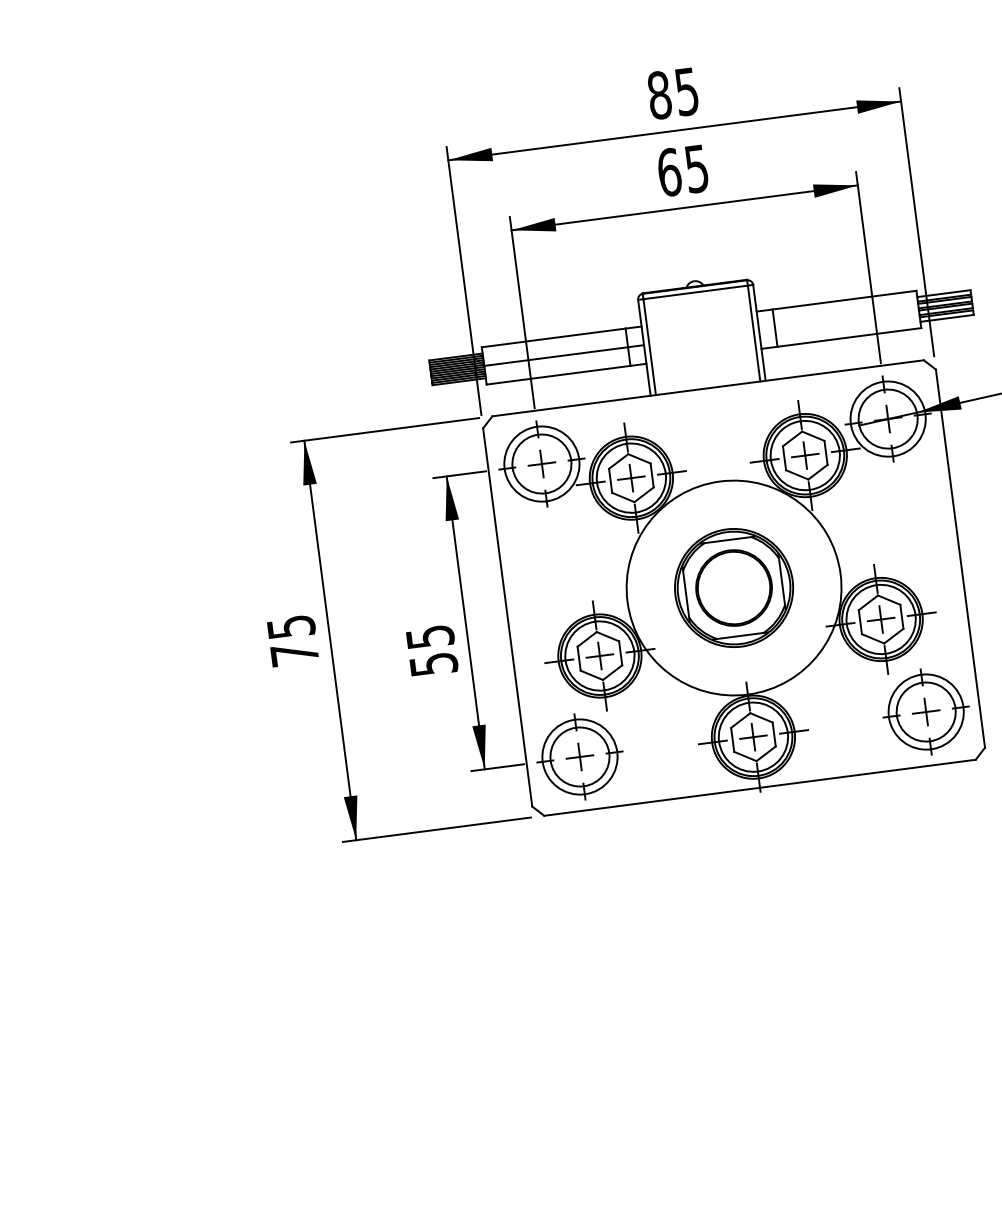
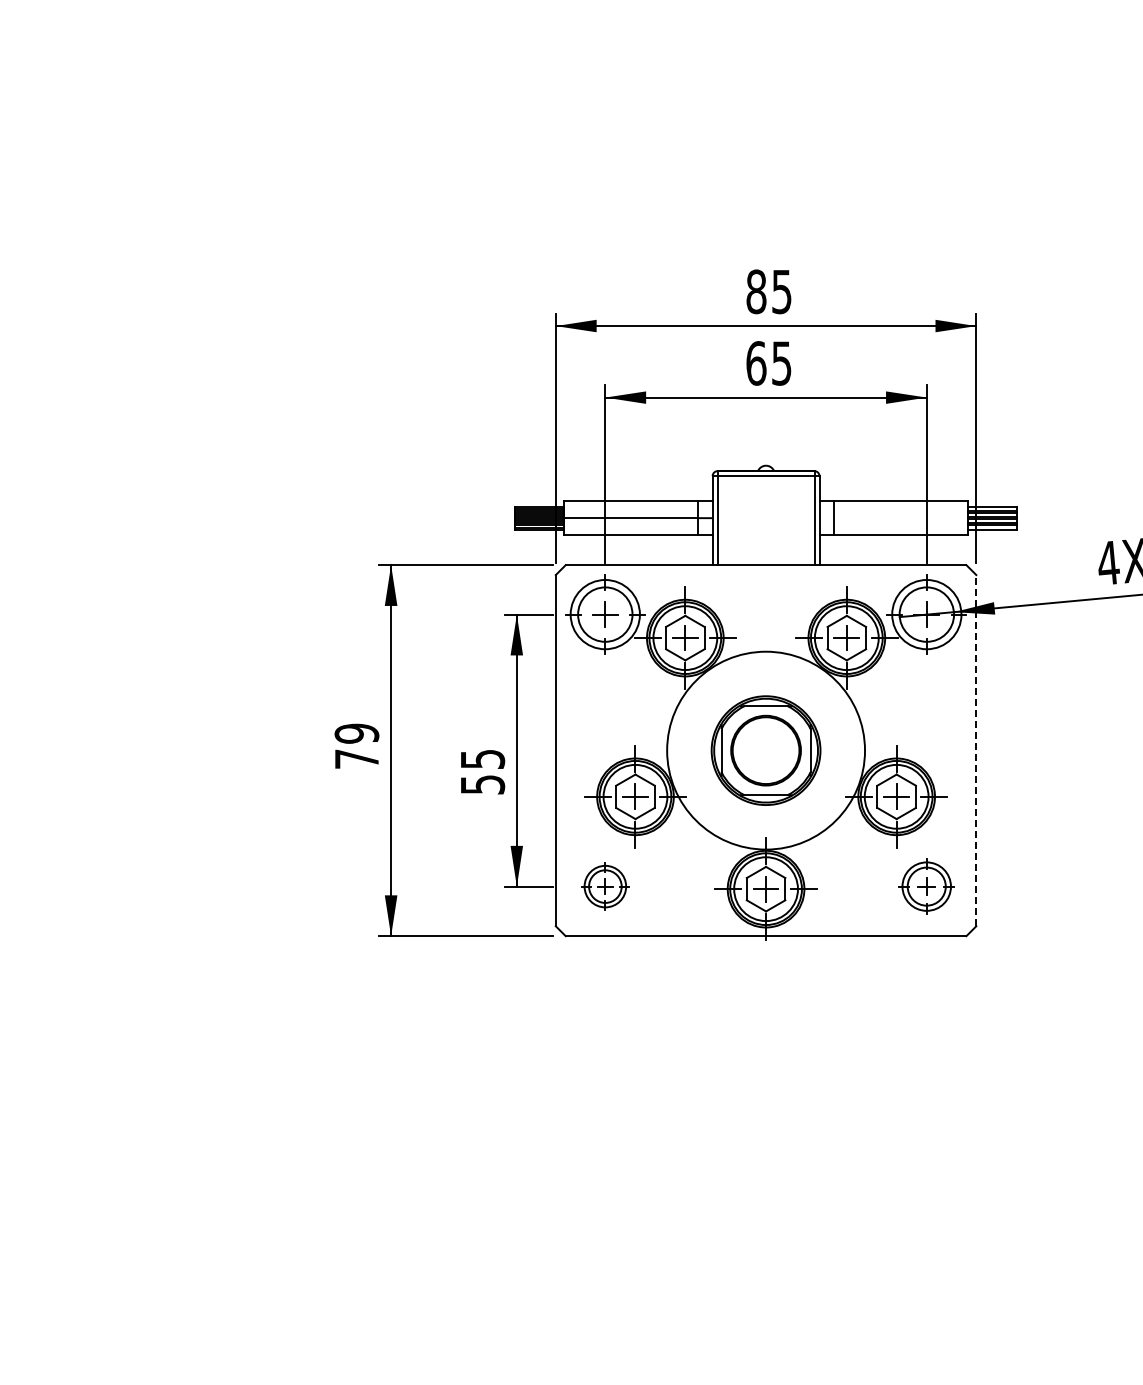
line: (960, 558) -> (976, 750), solid -> dashed
text: (290, 626) -> (356, 733), 75 -> 79
part: (925, 711) -> (926, 886), size x0.7
part: (580, 756) -> (605, 886), size x0.6

